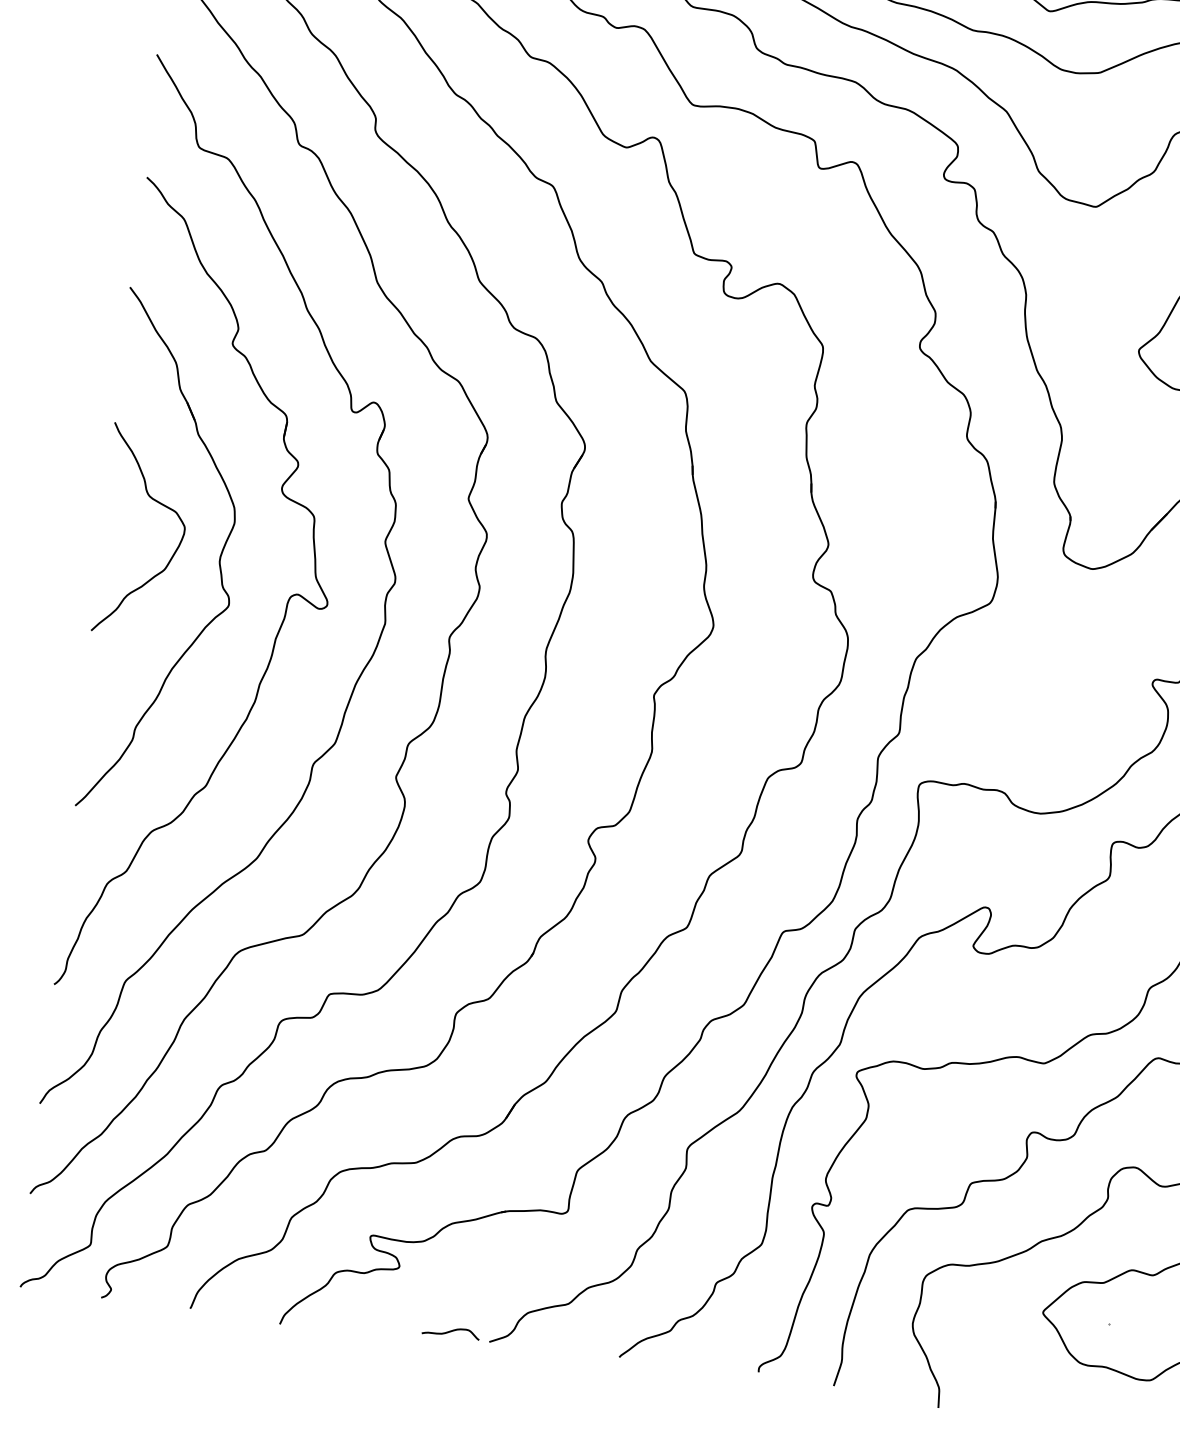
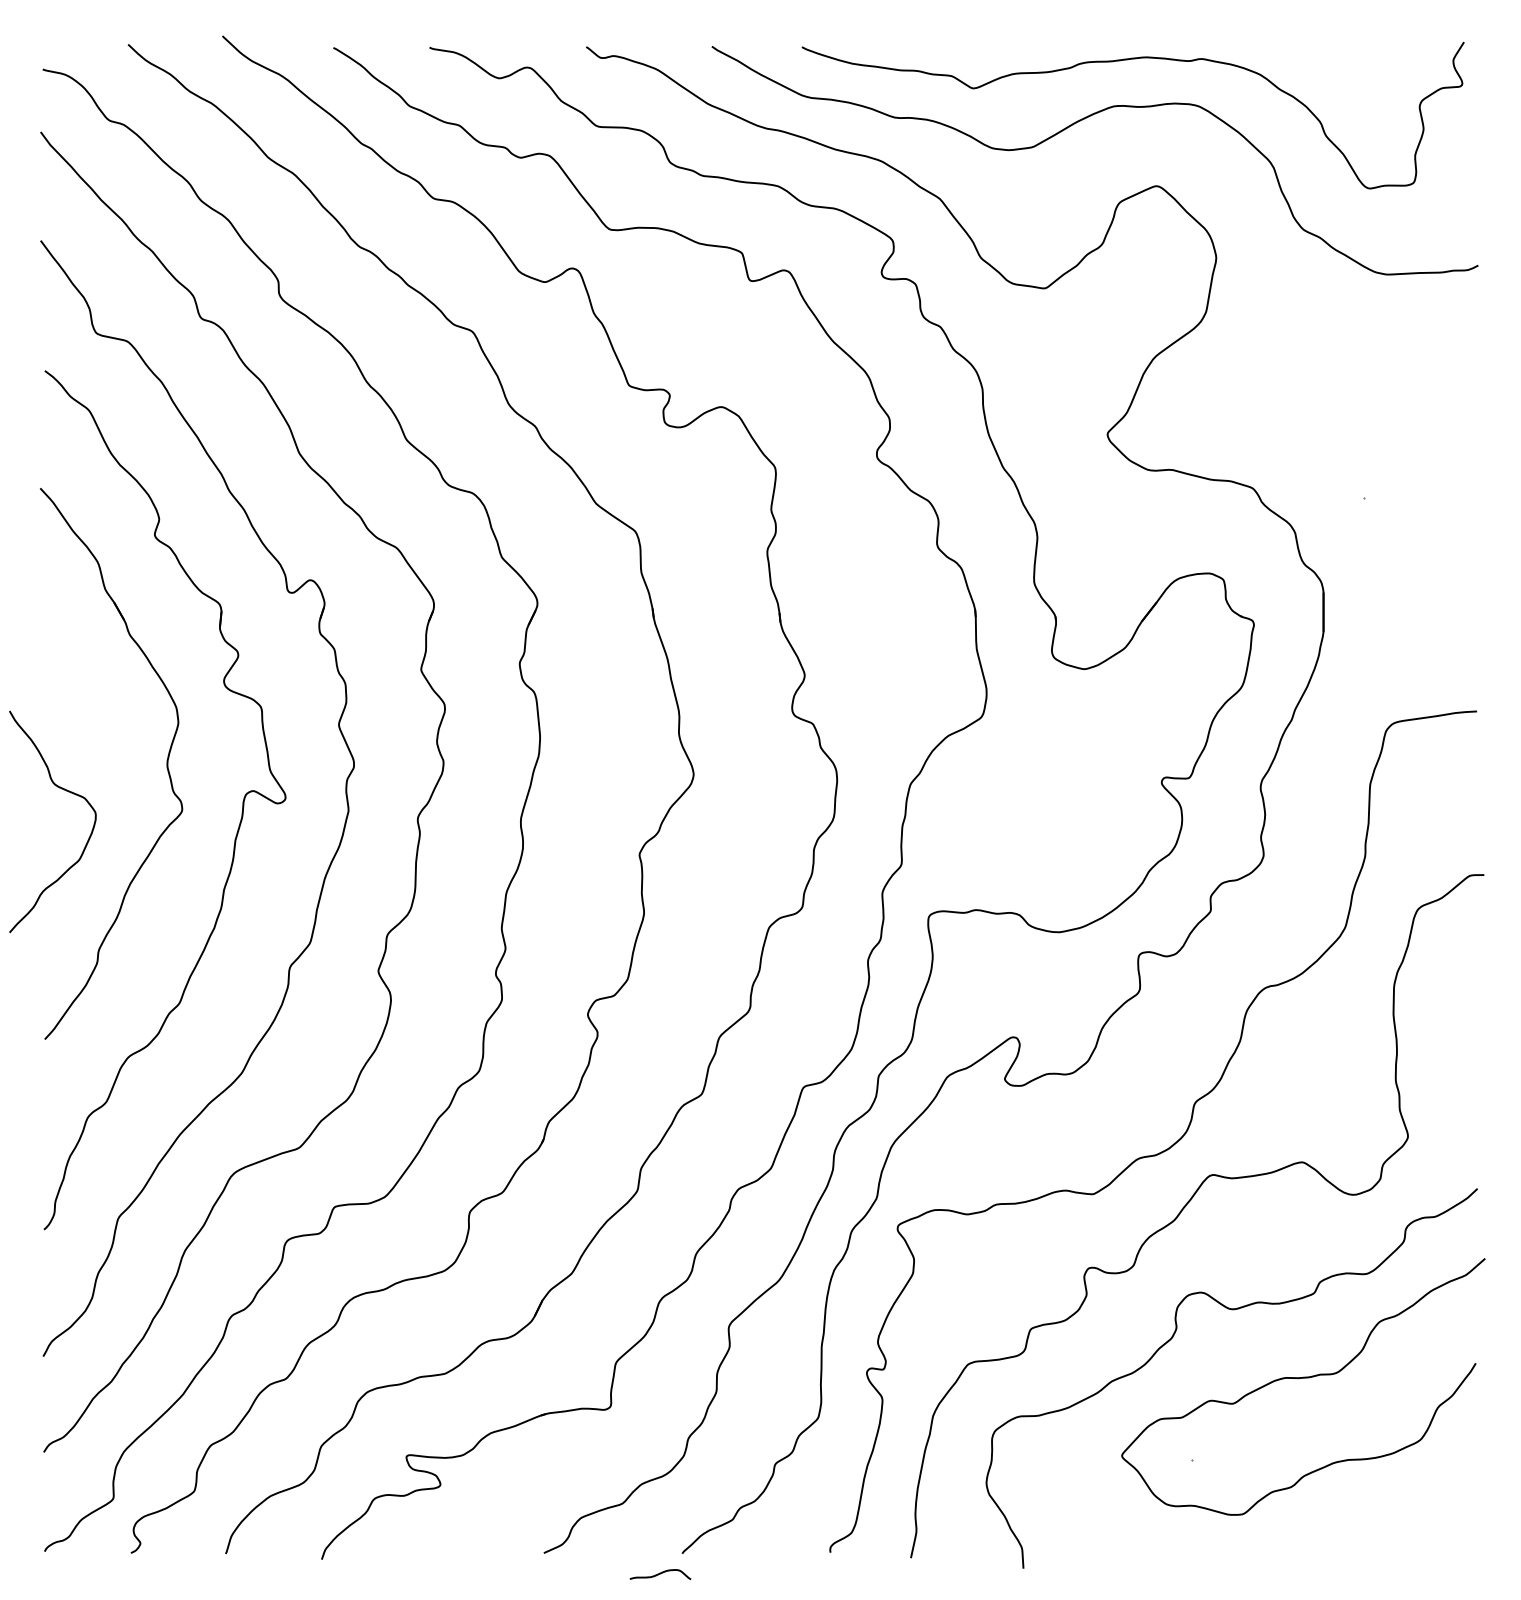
curve: (159, 504) -> (66, 791), moved
curve: (450, 1332) -> (660, 1574), moved

